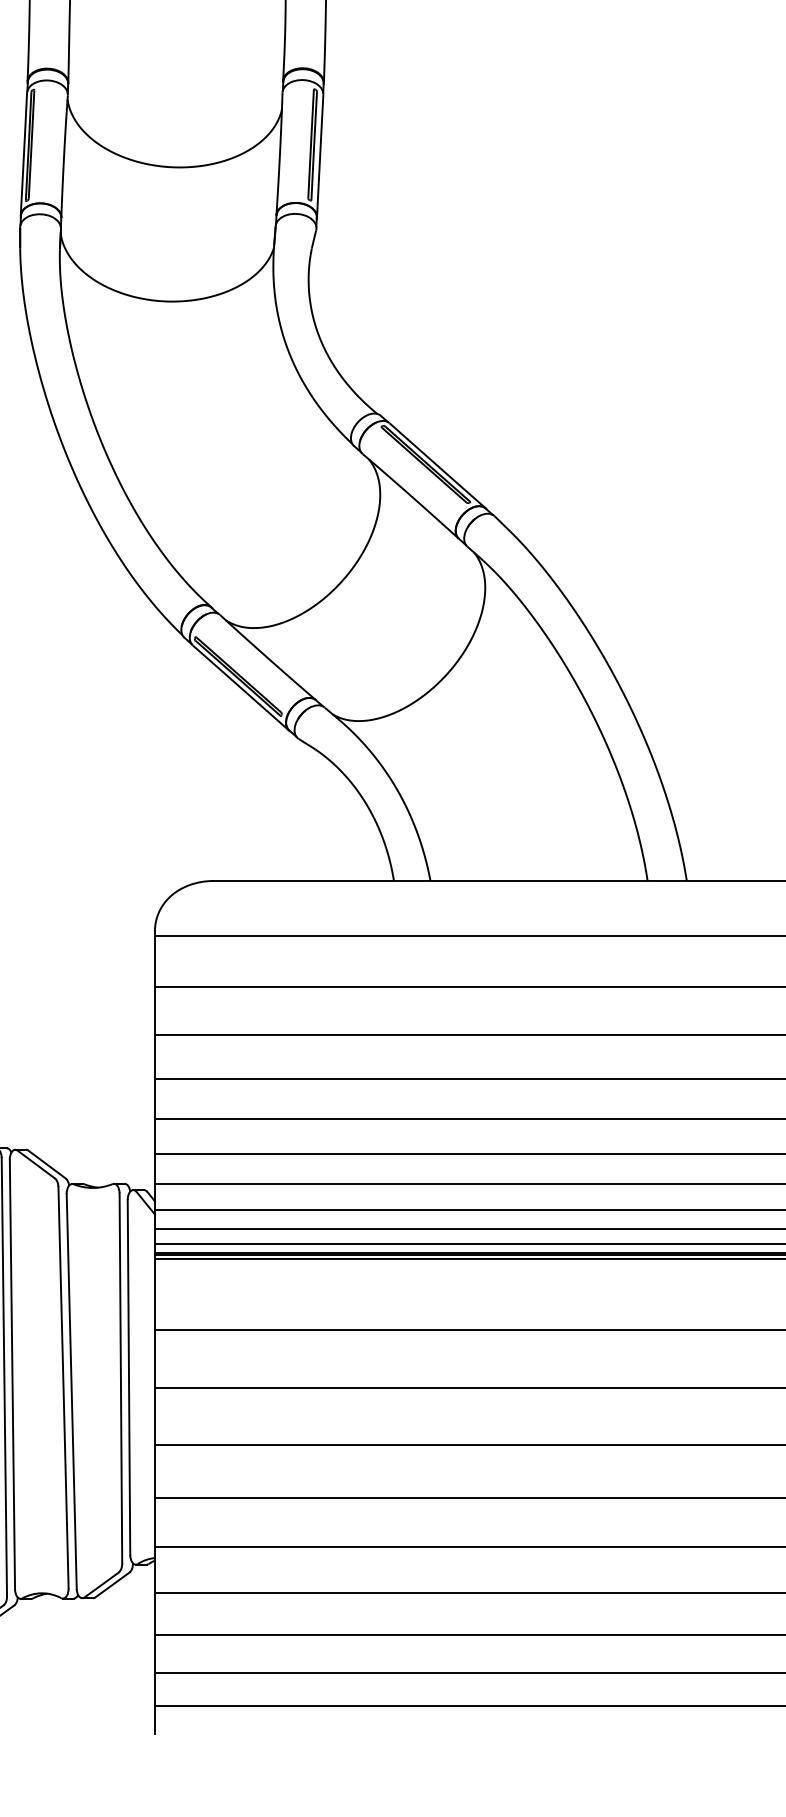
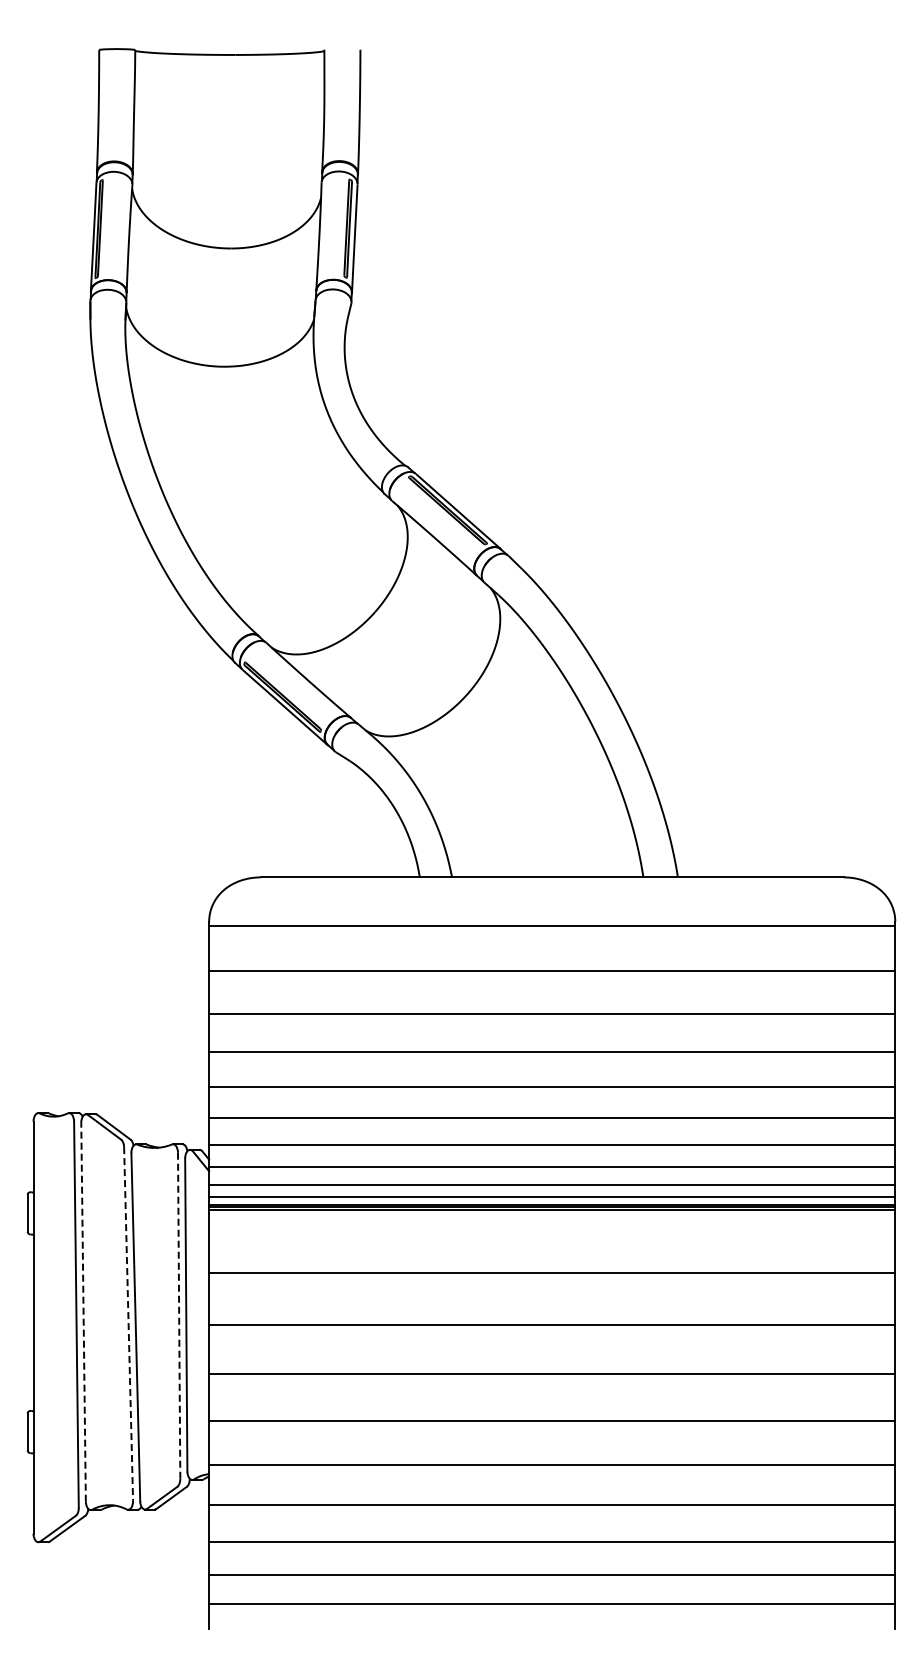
line: (12, 1373) -> (83, 1311), solid -> dashed
line: (121, 1379) -> (179, 1316), solid -> dashed
line: (63, 1388) -> (128, 1324), solid -> dashed

